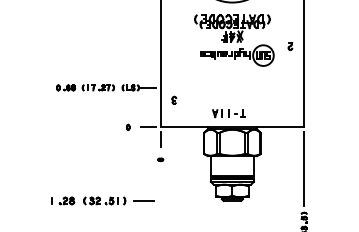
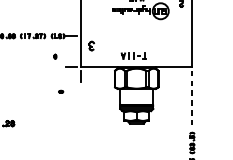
part: (174, 99) -> (91, 45), size x1.6
part: (128, 126) -> (55, 56), moved
part: (160, 159) -> (61, 91), moved
line: (304, 169) -> (192, 99), solid -> dashed
part: (118, 200) -> (48, 123), removed

